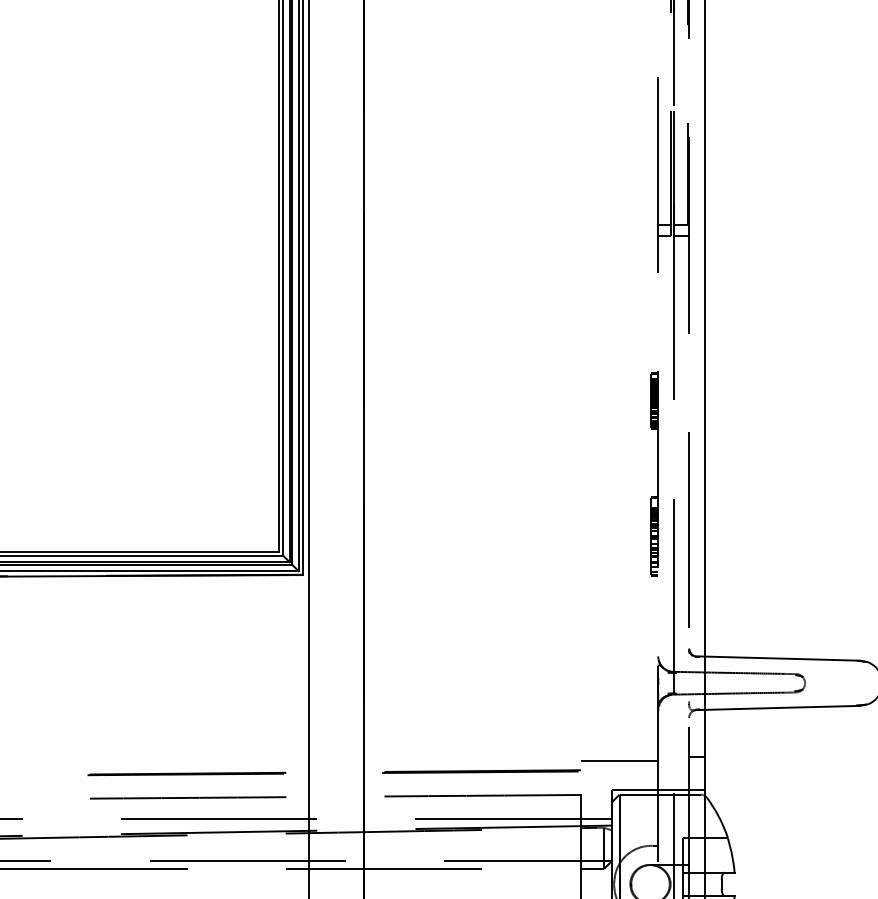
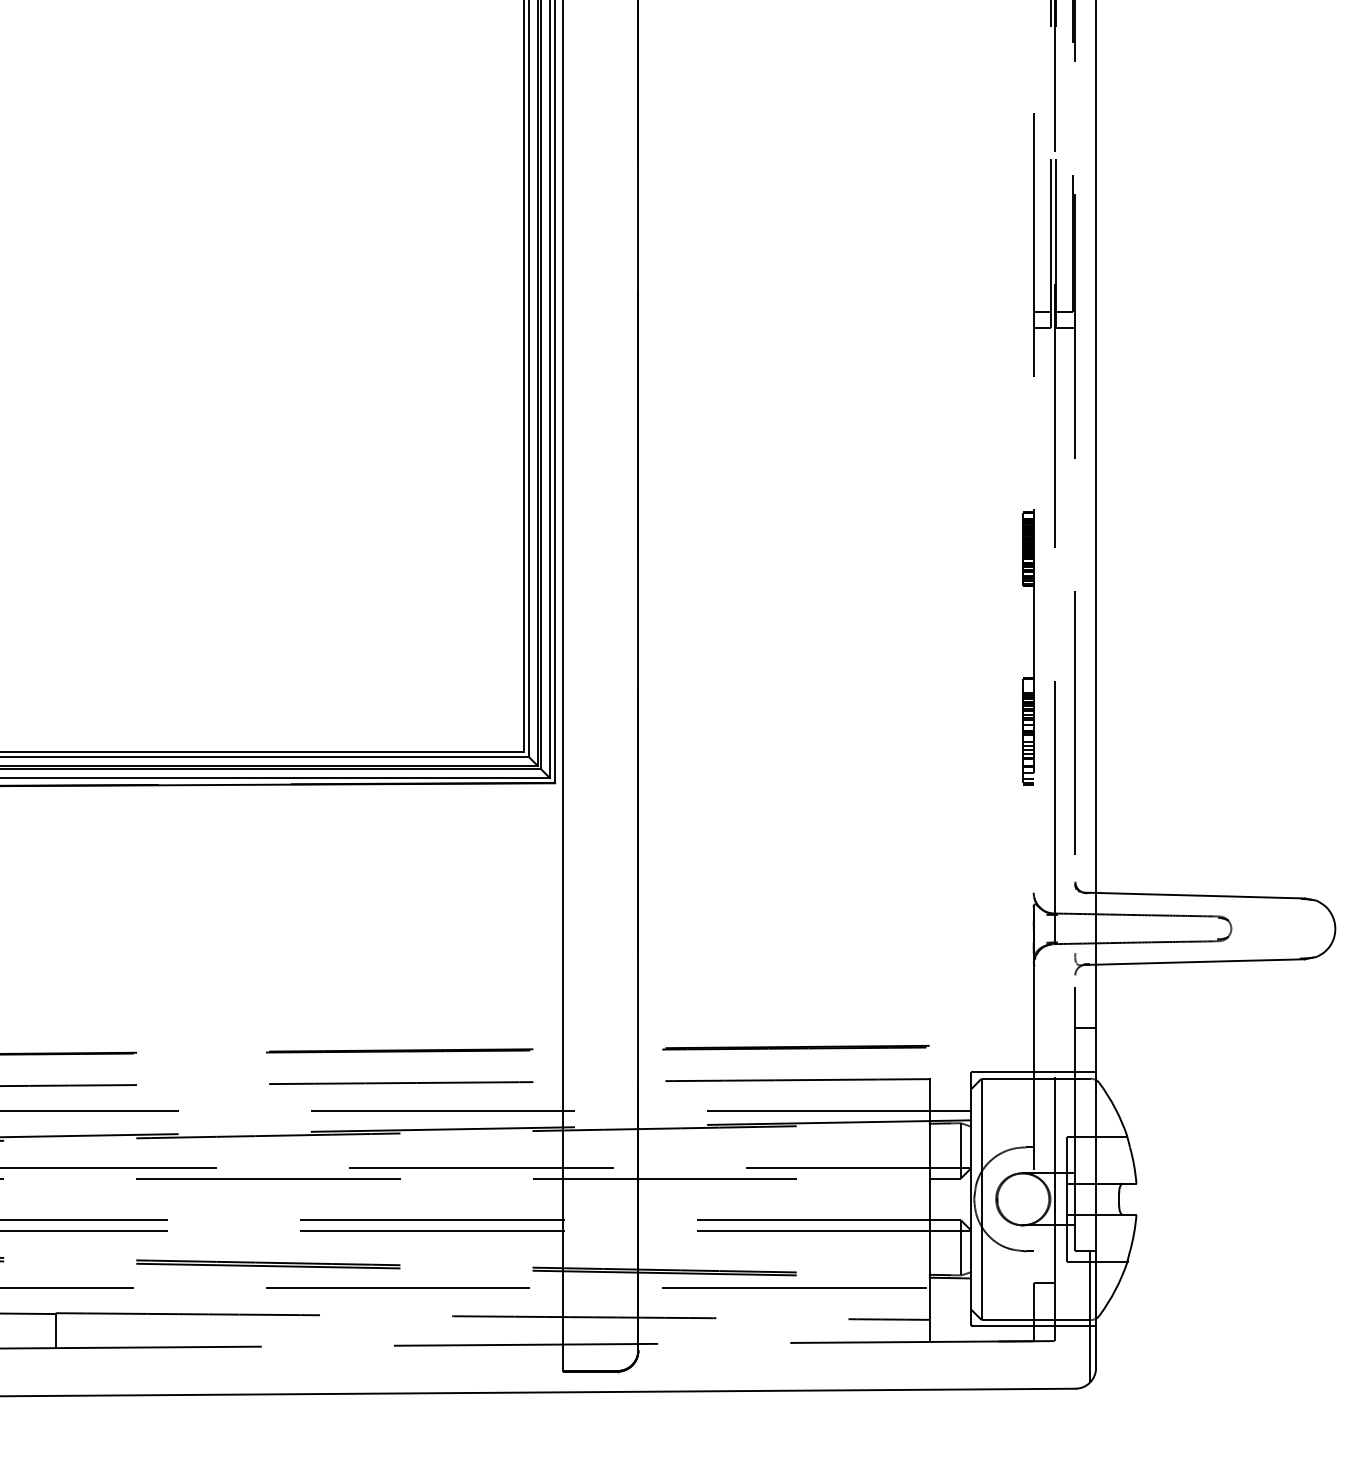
line: (619, 760) -> (981, 1032), removed

